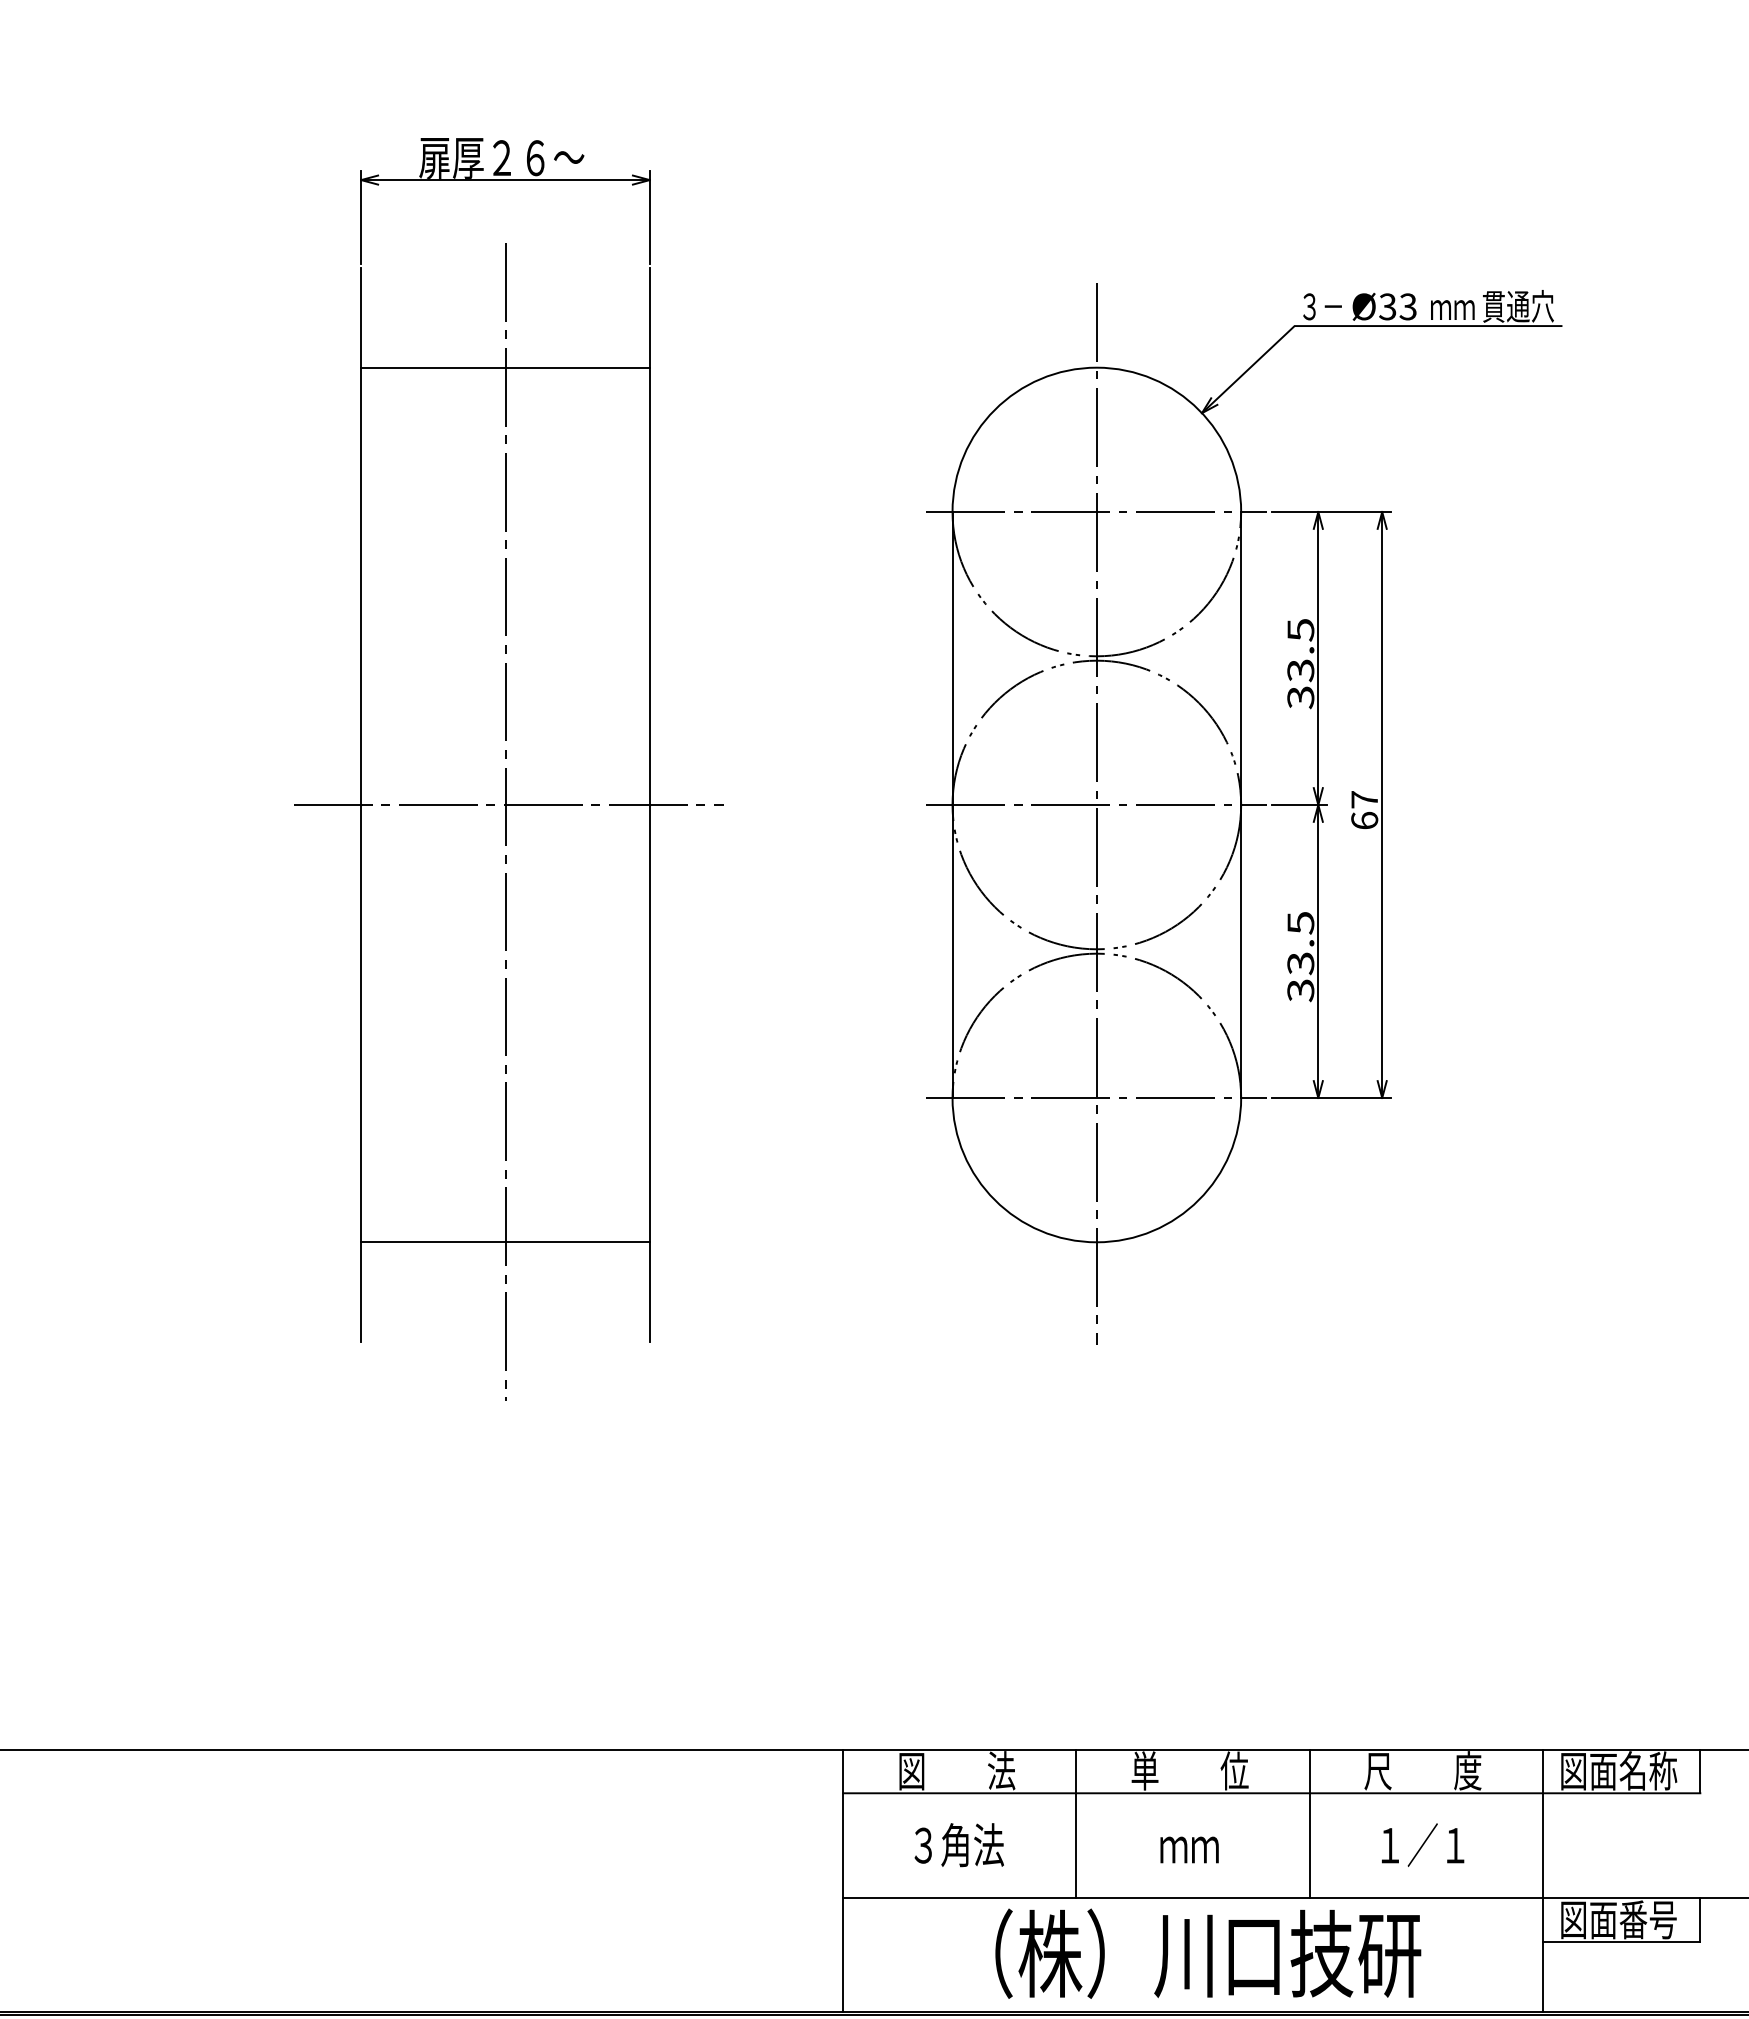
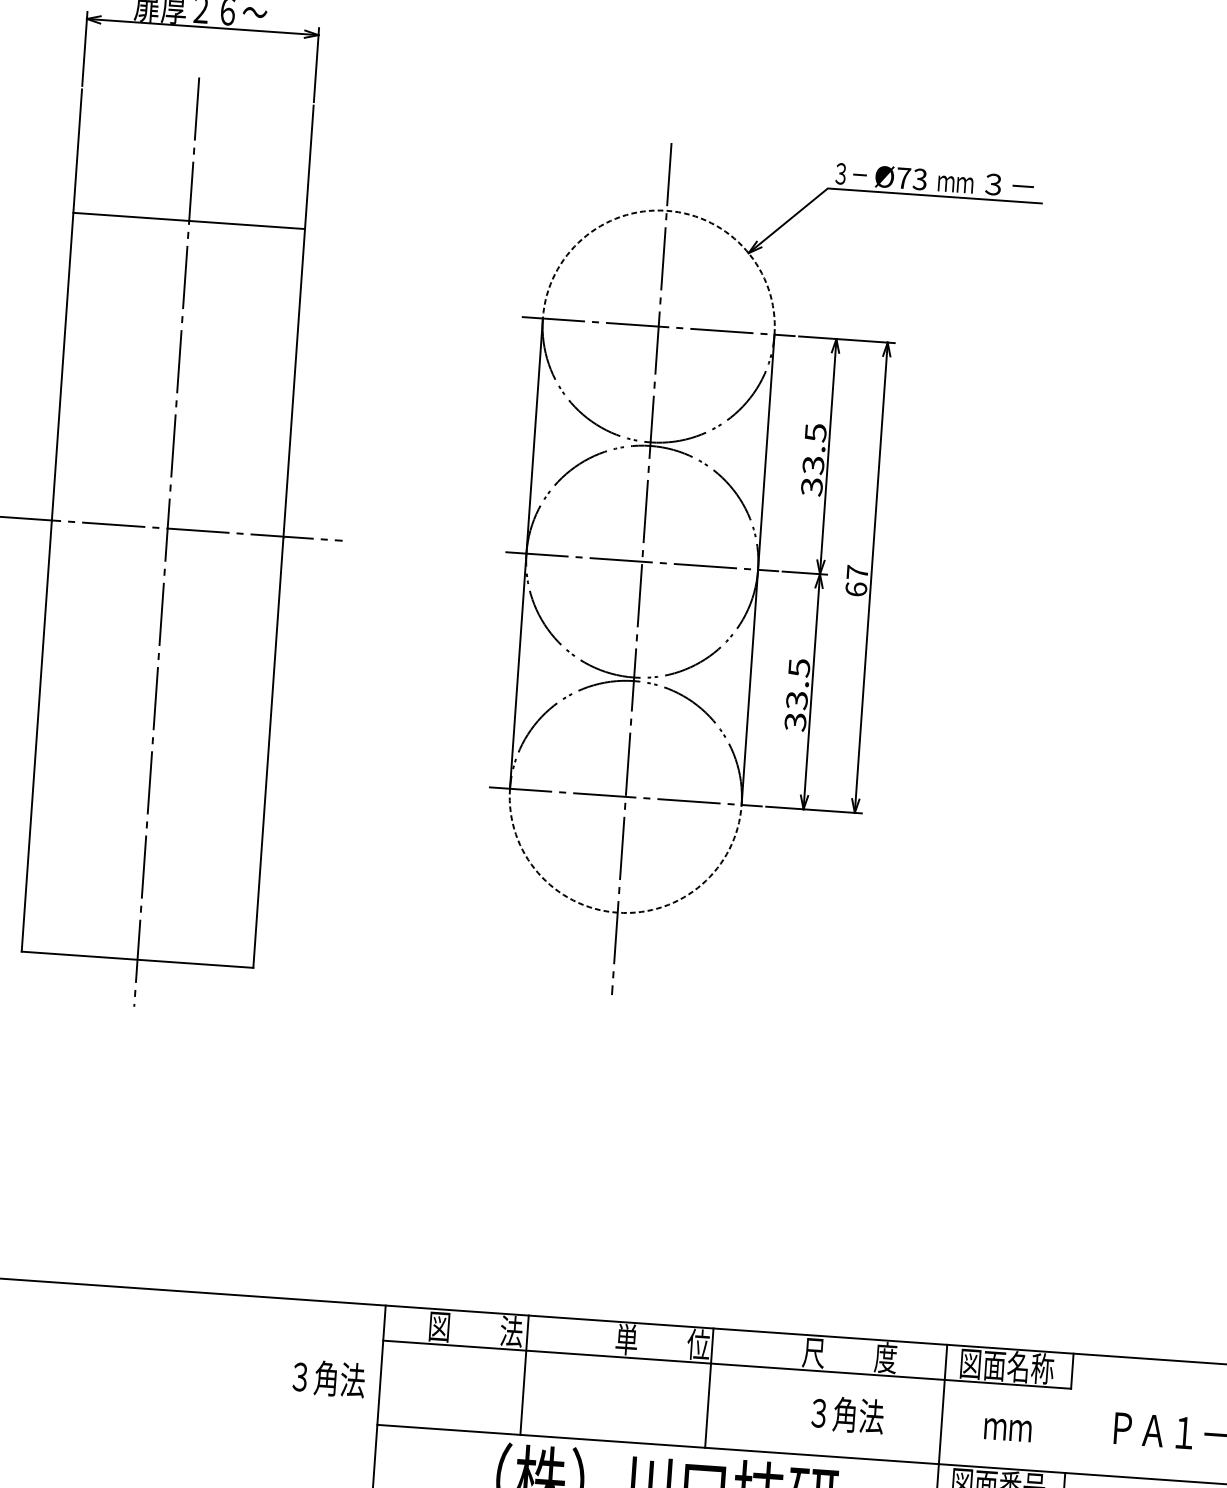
text: (1387, 306) -> (903, 178), Ø33 -> Ø73
text: (1518, 306) -> (1008, 185), 貫通穴 -> ３－
line: (505, 367) -> (189, 220), moved
arc: (1096, 367) -> (666, 210), solid -> dashed
line: (505, 1242) -> (137, 959), moved
arc: (1096, 1242) -> (617, 912), solid -> dashed
line: (1076, 1823) -> (524, 1374), moved
line: (1309, 1823) -> (709, 1387), moved
text: (958, 1845) -> (328, 1378), moved
text: (1425, 1845) -> (847, 1415), １／１ -> ３角法
text: (1189, 1849) -> (1007, 1429), moved

